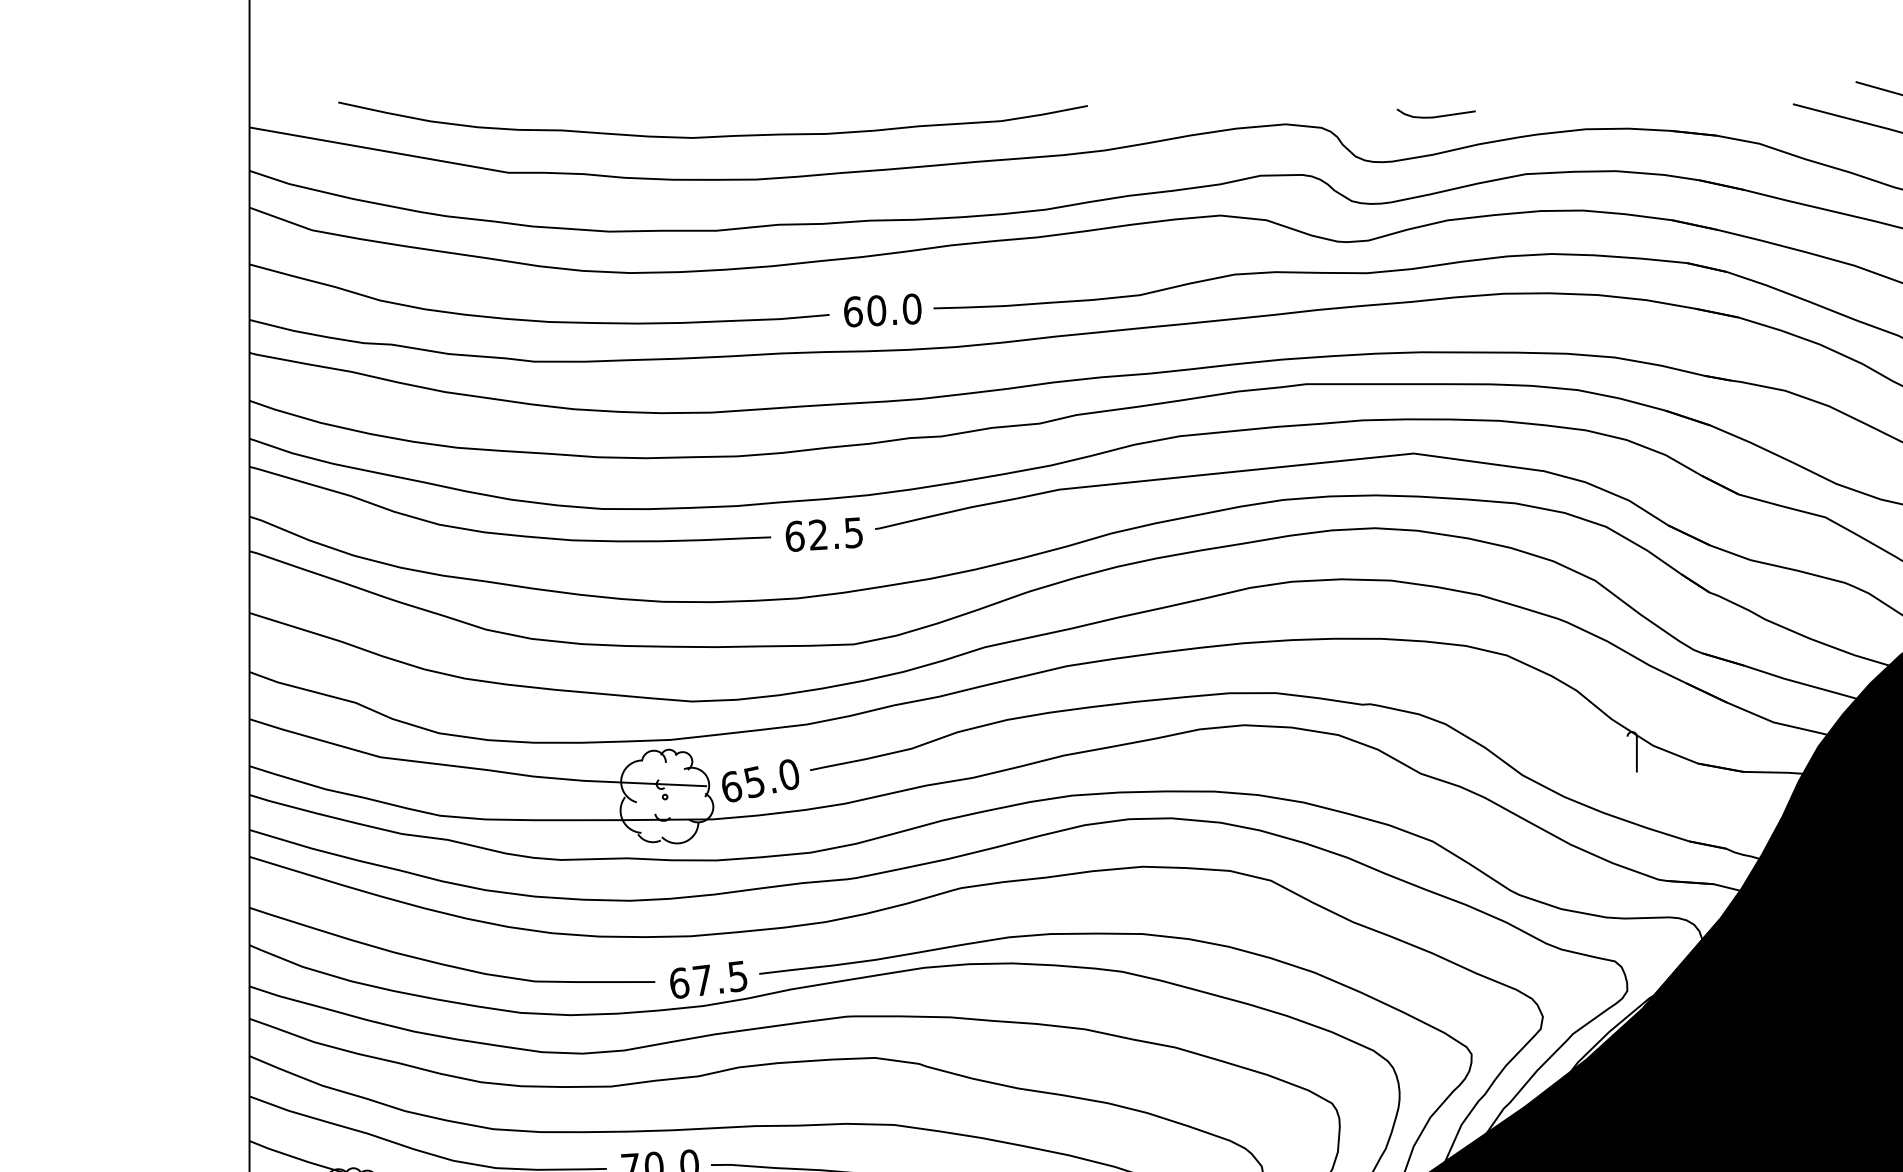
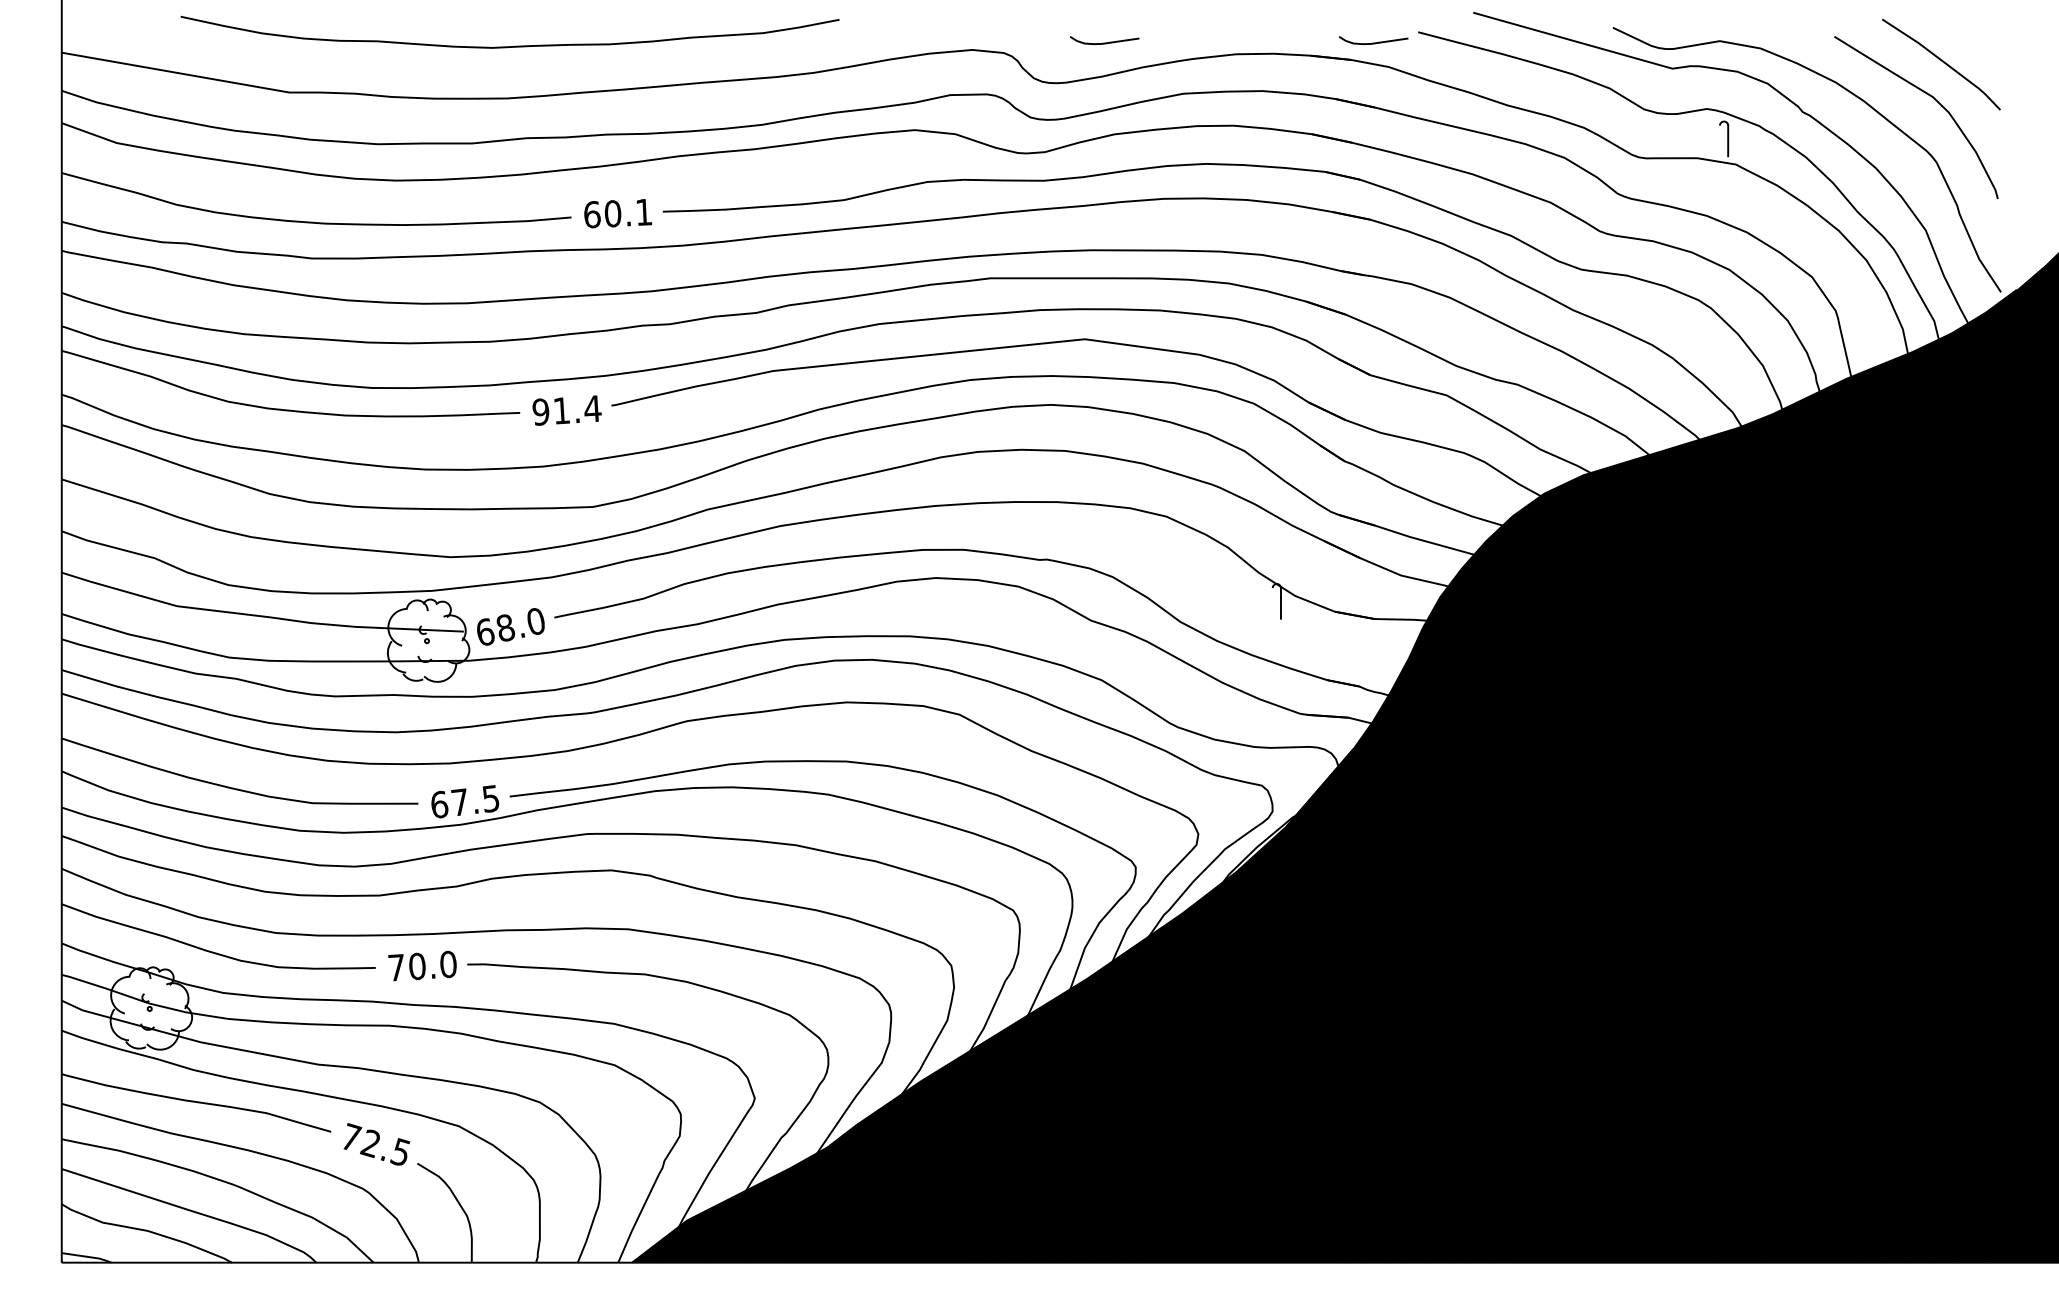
curve: (1742, 115) -> (1373, 42), added
curve: (718, 135) -> (514, 45), moved
text: (912, 308) -> (644, 211), 60.0 -> 60.1
text: (823, 534) -> (566, 410), 62.5 -> 91.4
text: (754, 782) -> (505, 628), 65.0 -> 68.0

